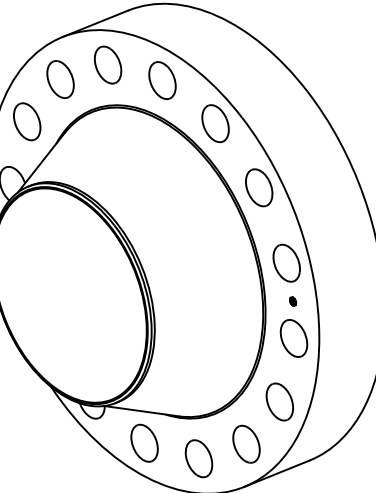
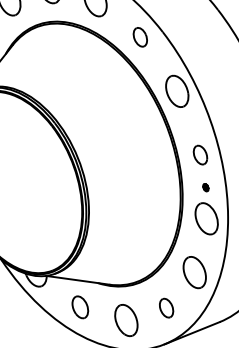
part: (215, 123) -> (140, 37), size x0.6
part: (286, 262) -> (200, 154), size x0.6
part: (144, 442) -> (80, 306), size x0.7
part: (246, 443) -> (166, 307), size x0.6

